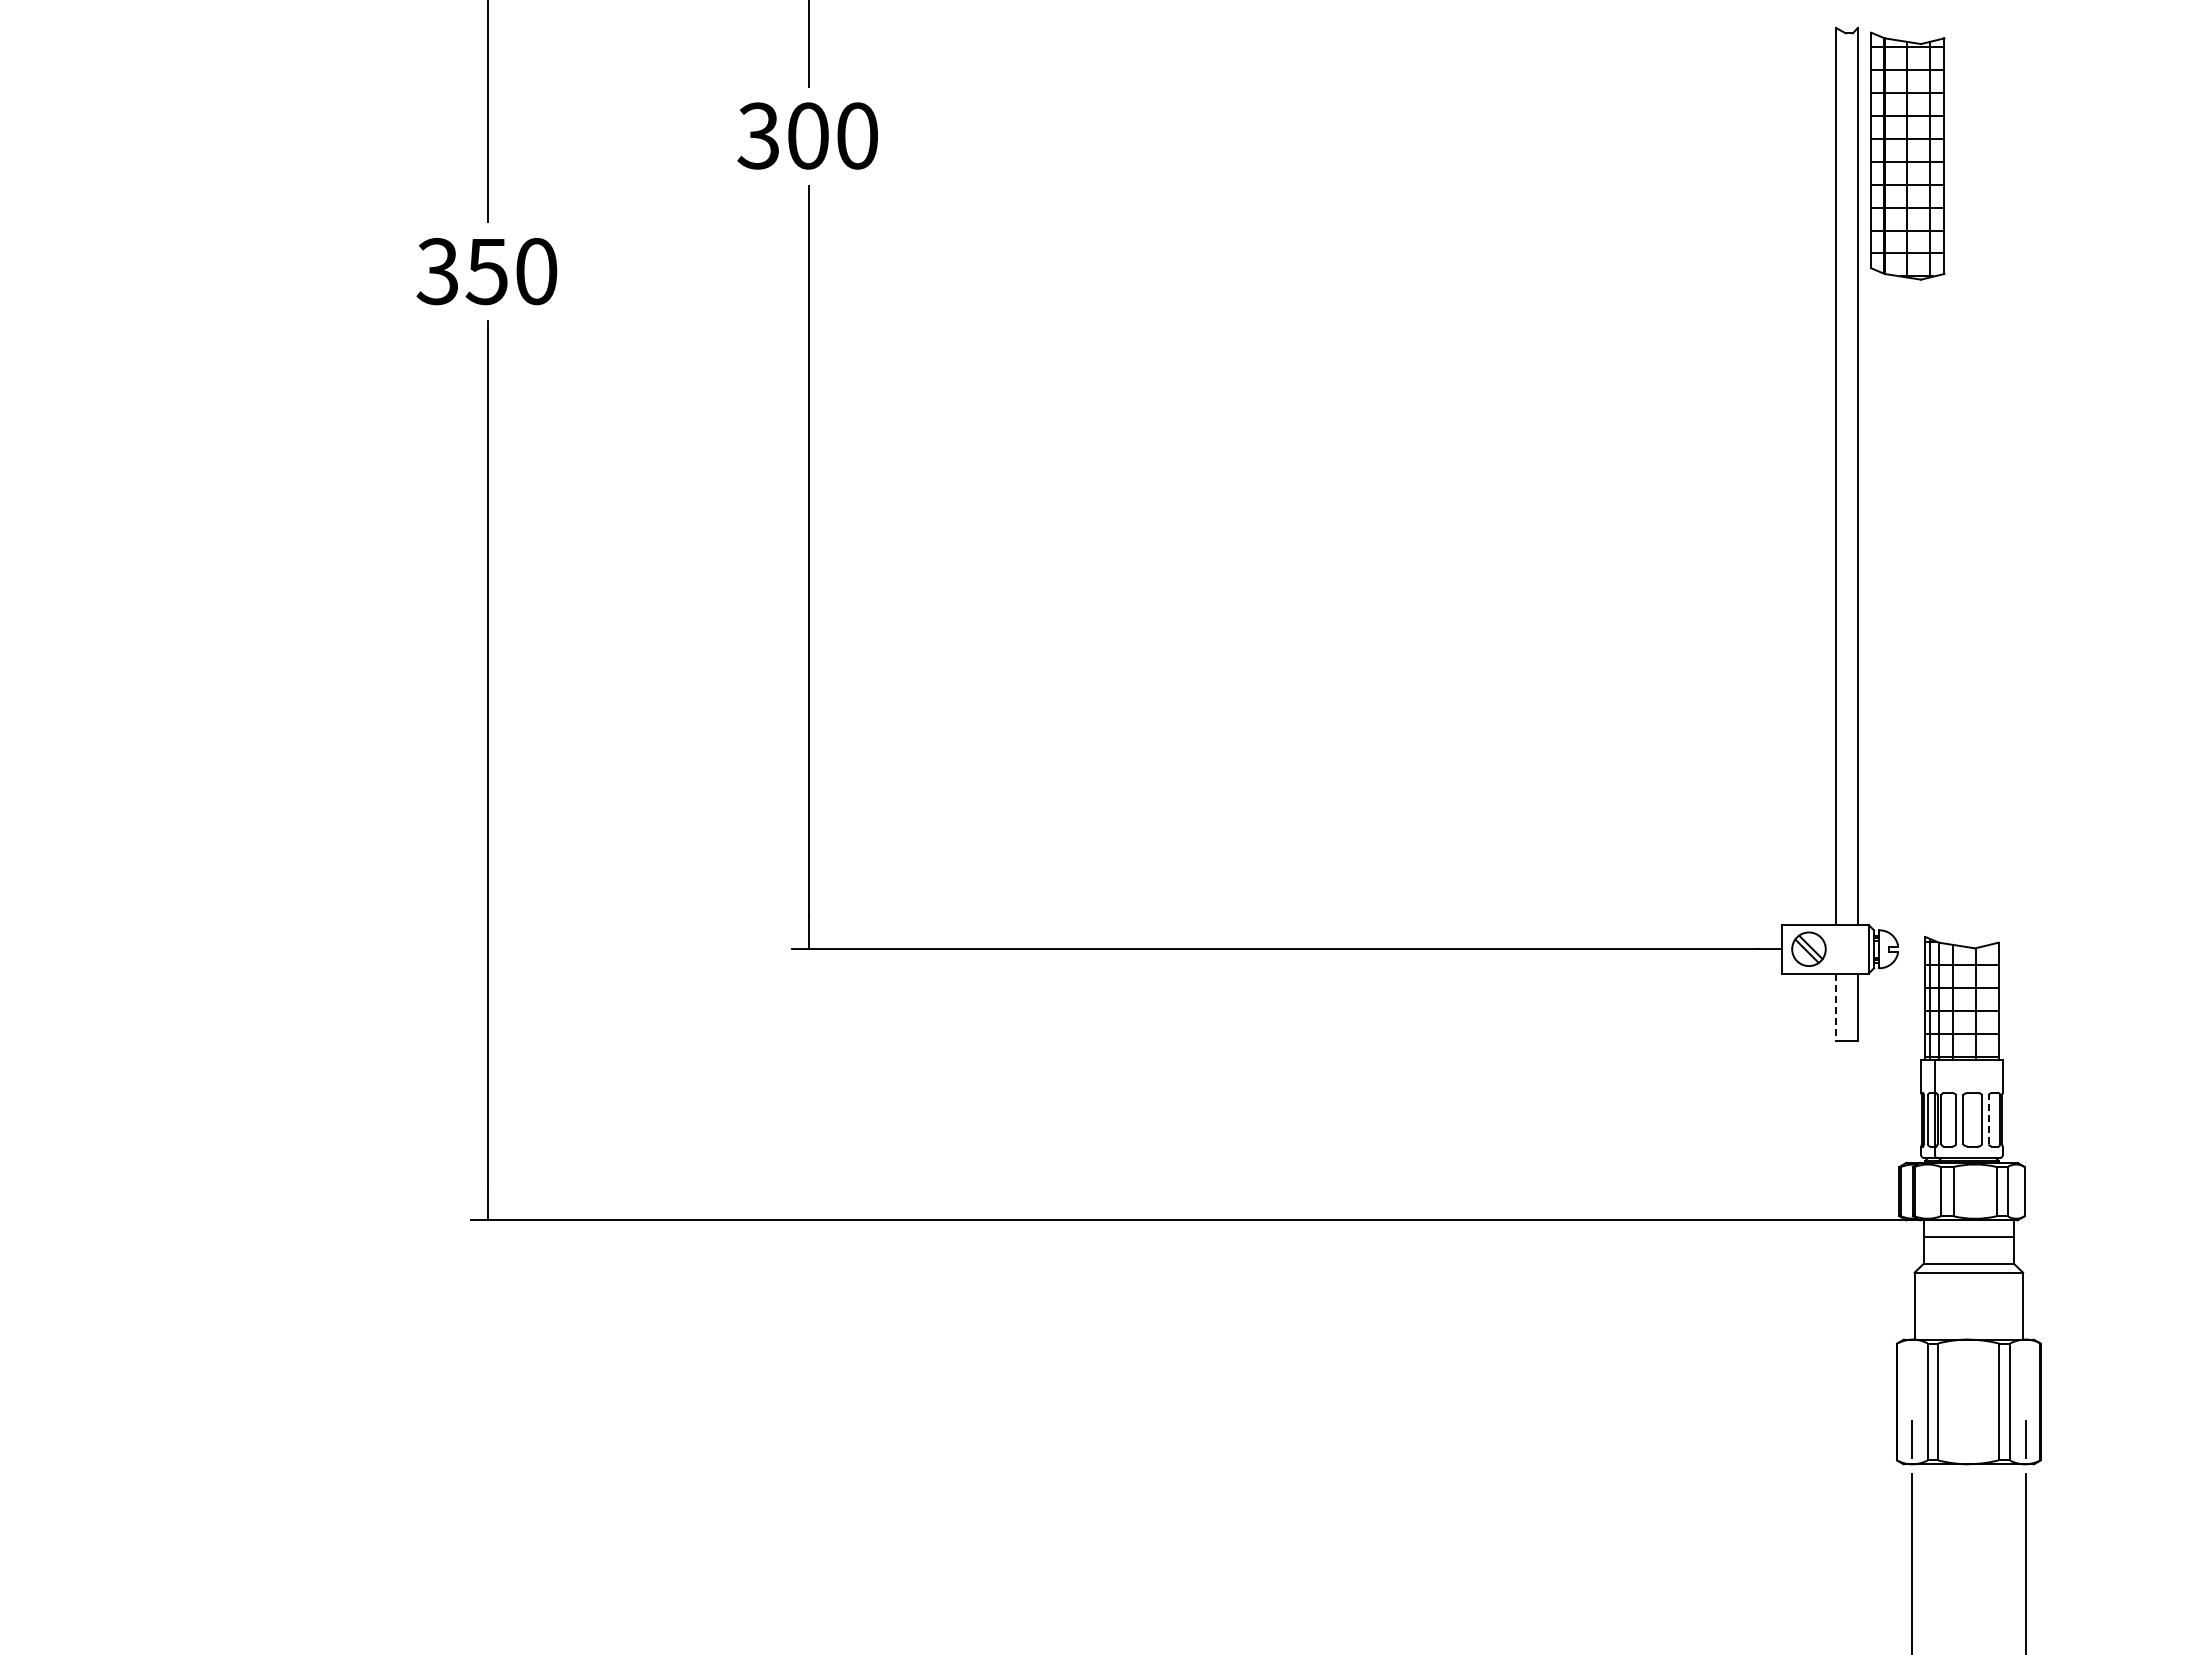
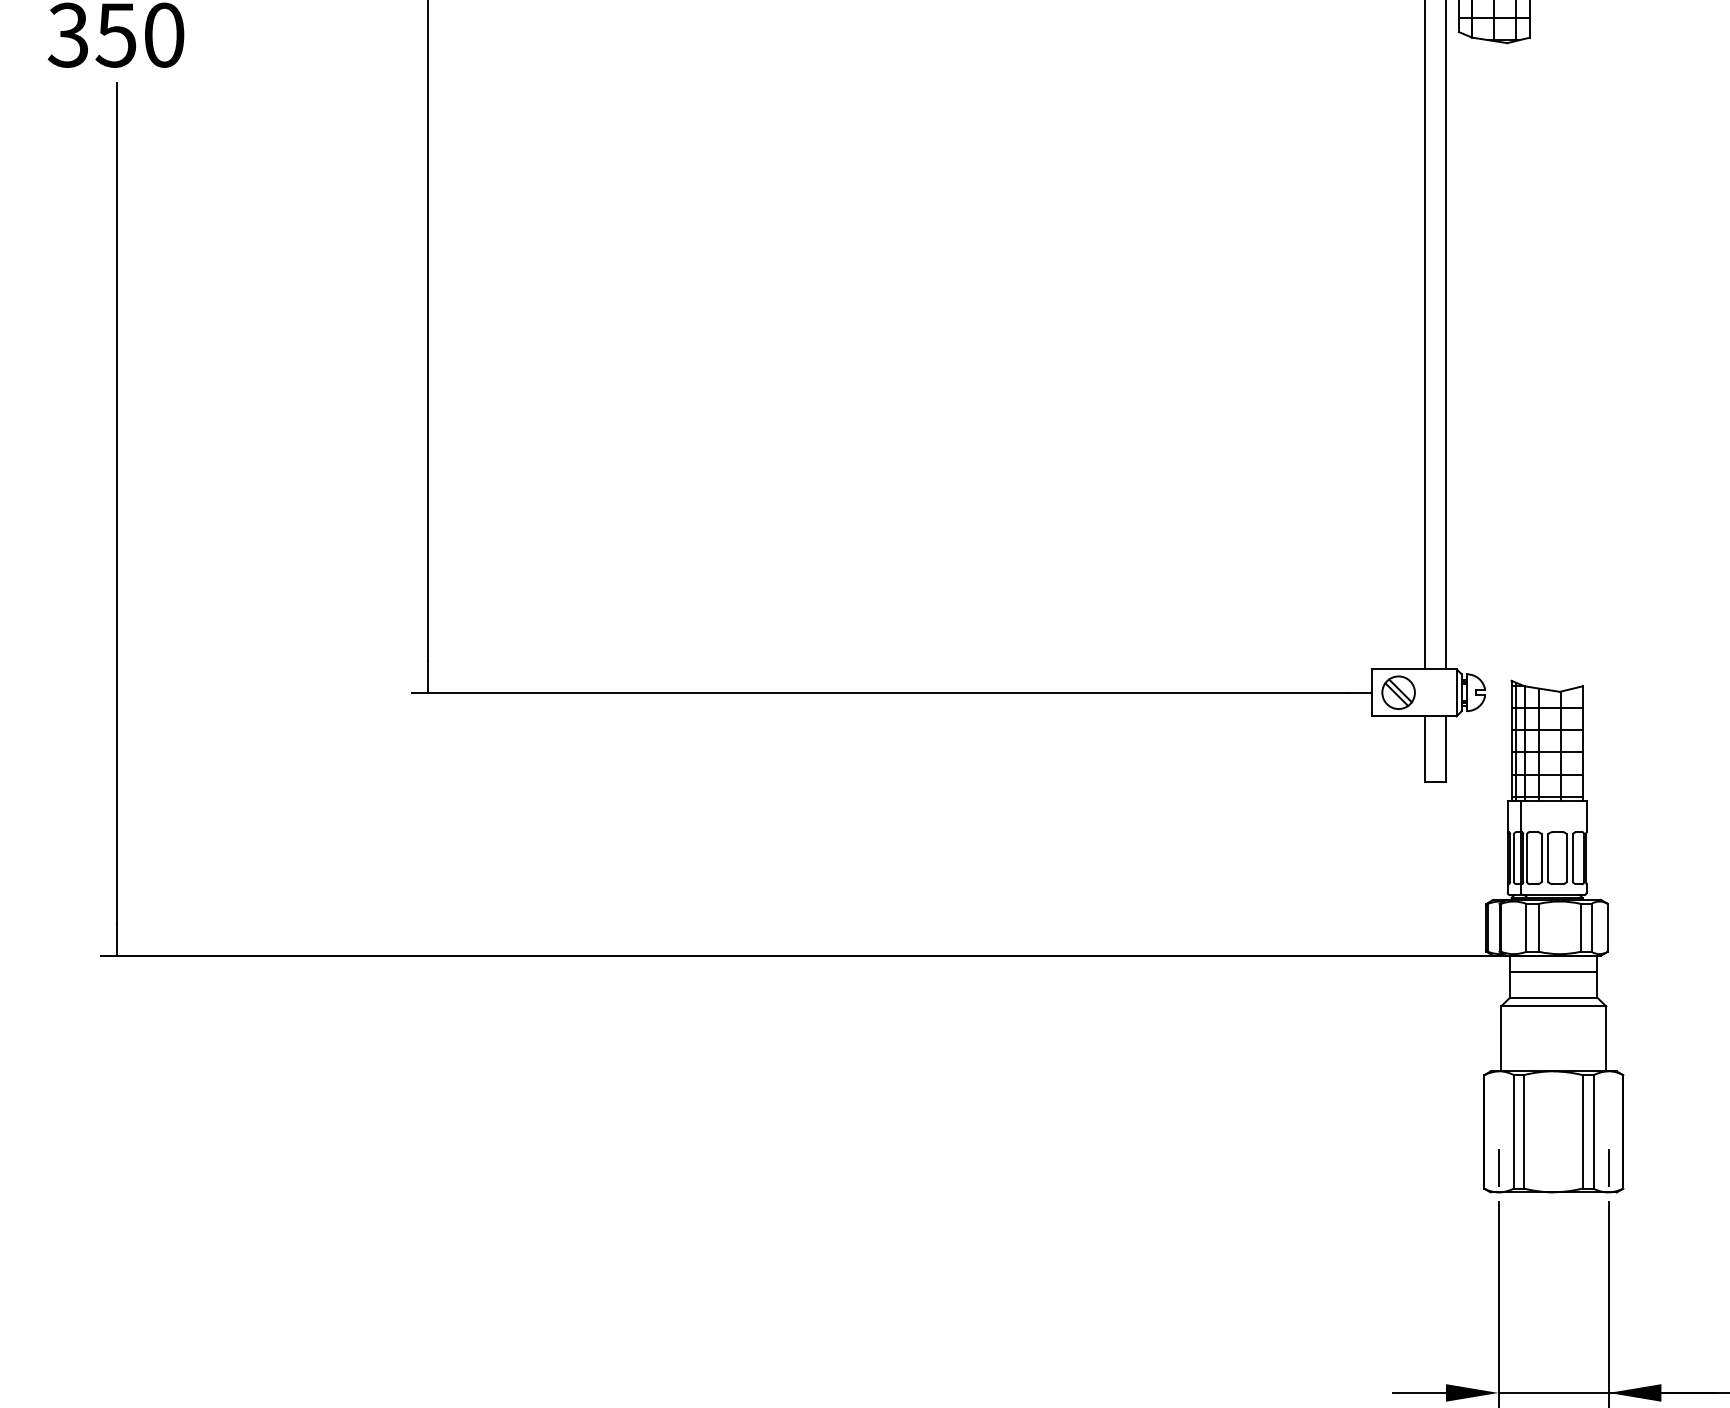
line: (1836, 1007) -> (1425, 749), dashed -> solid
line: (1988, 1119) -> (1572, 857), dashed -> solid

